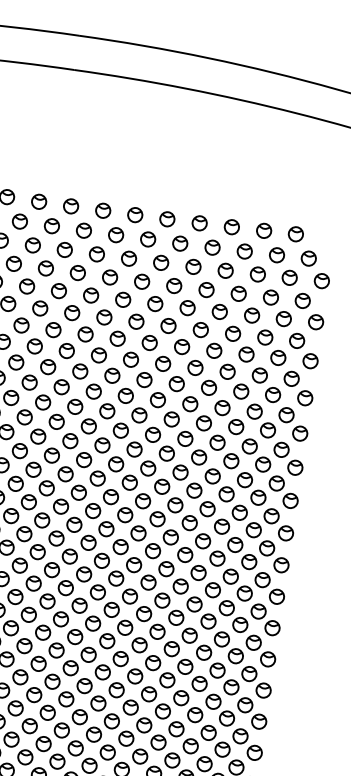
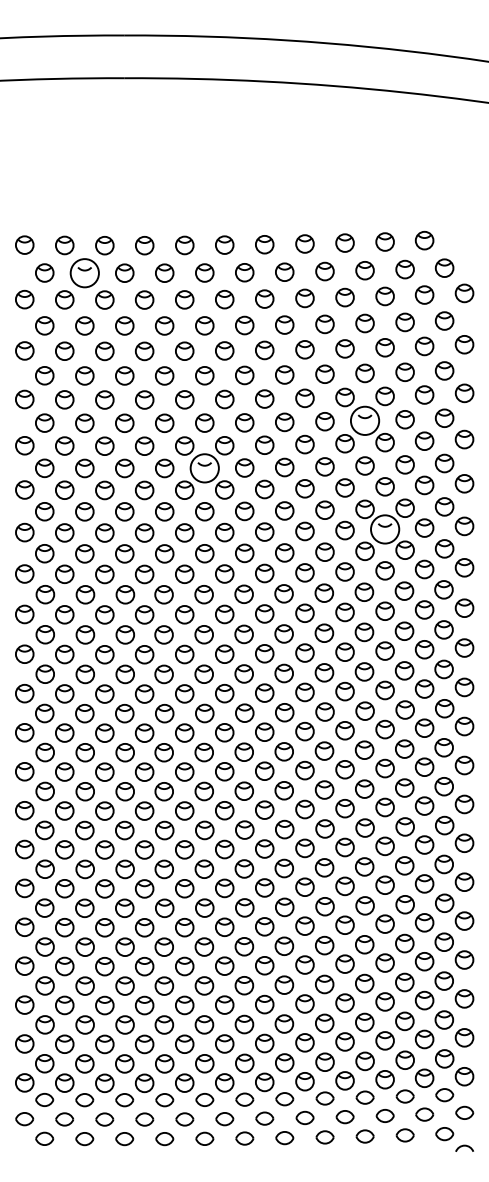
circle: (19, 221) -> (84, 273), size x1.6
circle: (227, 371) -> (364, 420), size x1.6
circle: (93, 391) -> (204, 468), size x1.6
circle: (230, 461) -> (384, 529), size x1.6

